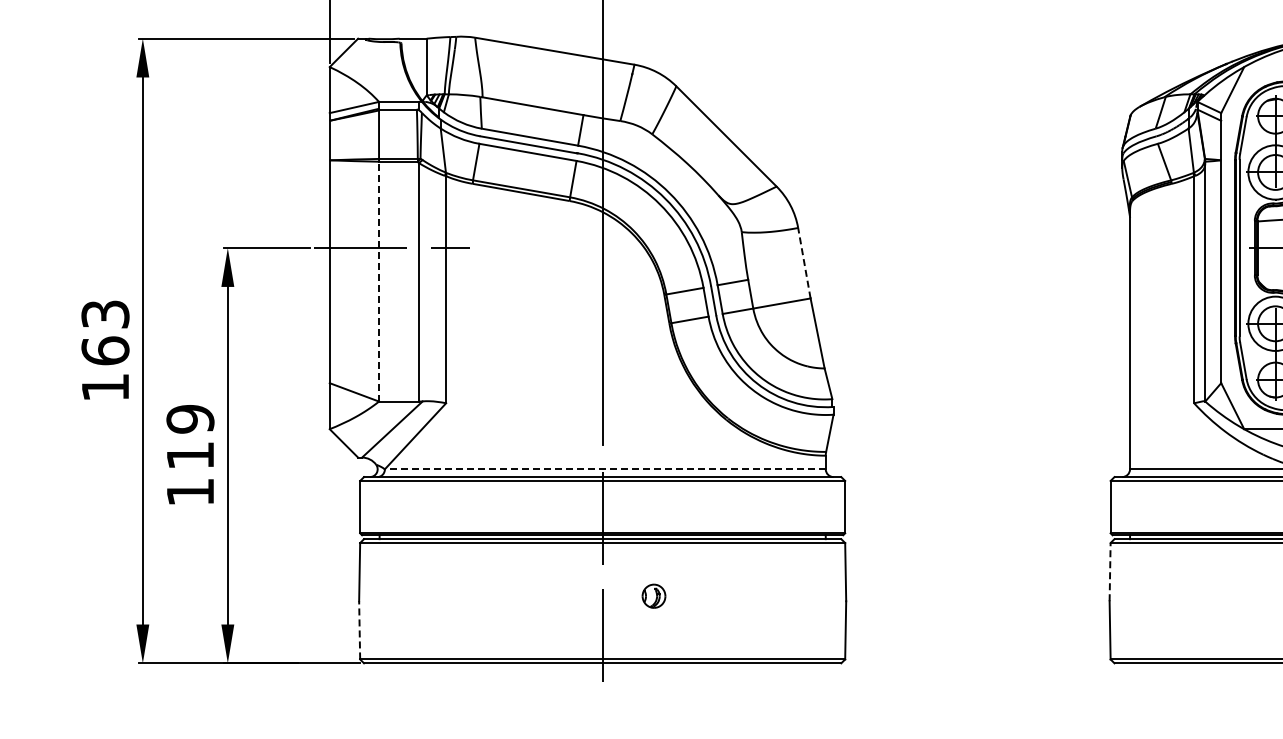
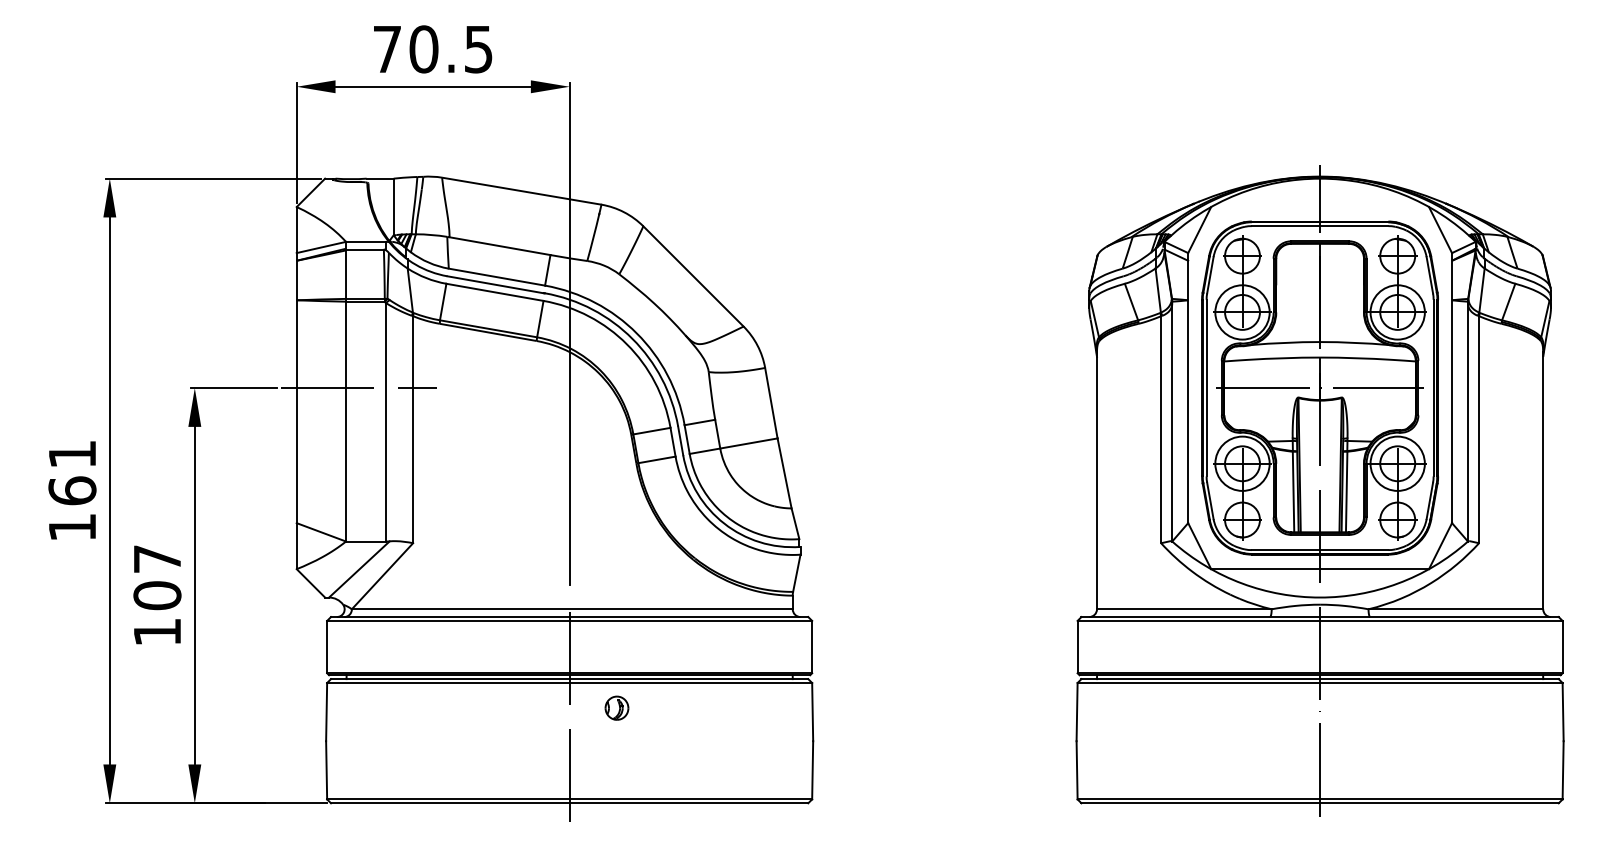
line: (804, 263) -> (771, 403), dashed -> solid
line: (379, 281) -> (346, 421), dashed -> solid
text: (105, 314) -> (72, 454), 163 -> 161
text: (190, 437) -> (157, 577), 119 -> 107
line: (604, 469) -> (571, 609), dashed -> solid
line: (1110, 571) -> (1077, 711), dashed -> solid
part: (653, 595) -> (616, 707), moved
line: (359, 629) -> (326, 769), dashed -> solid

